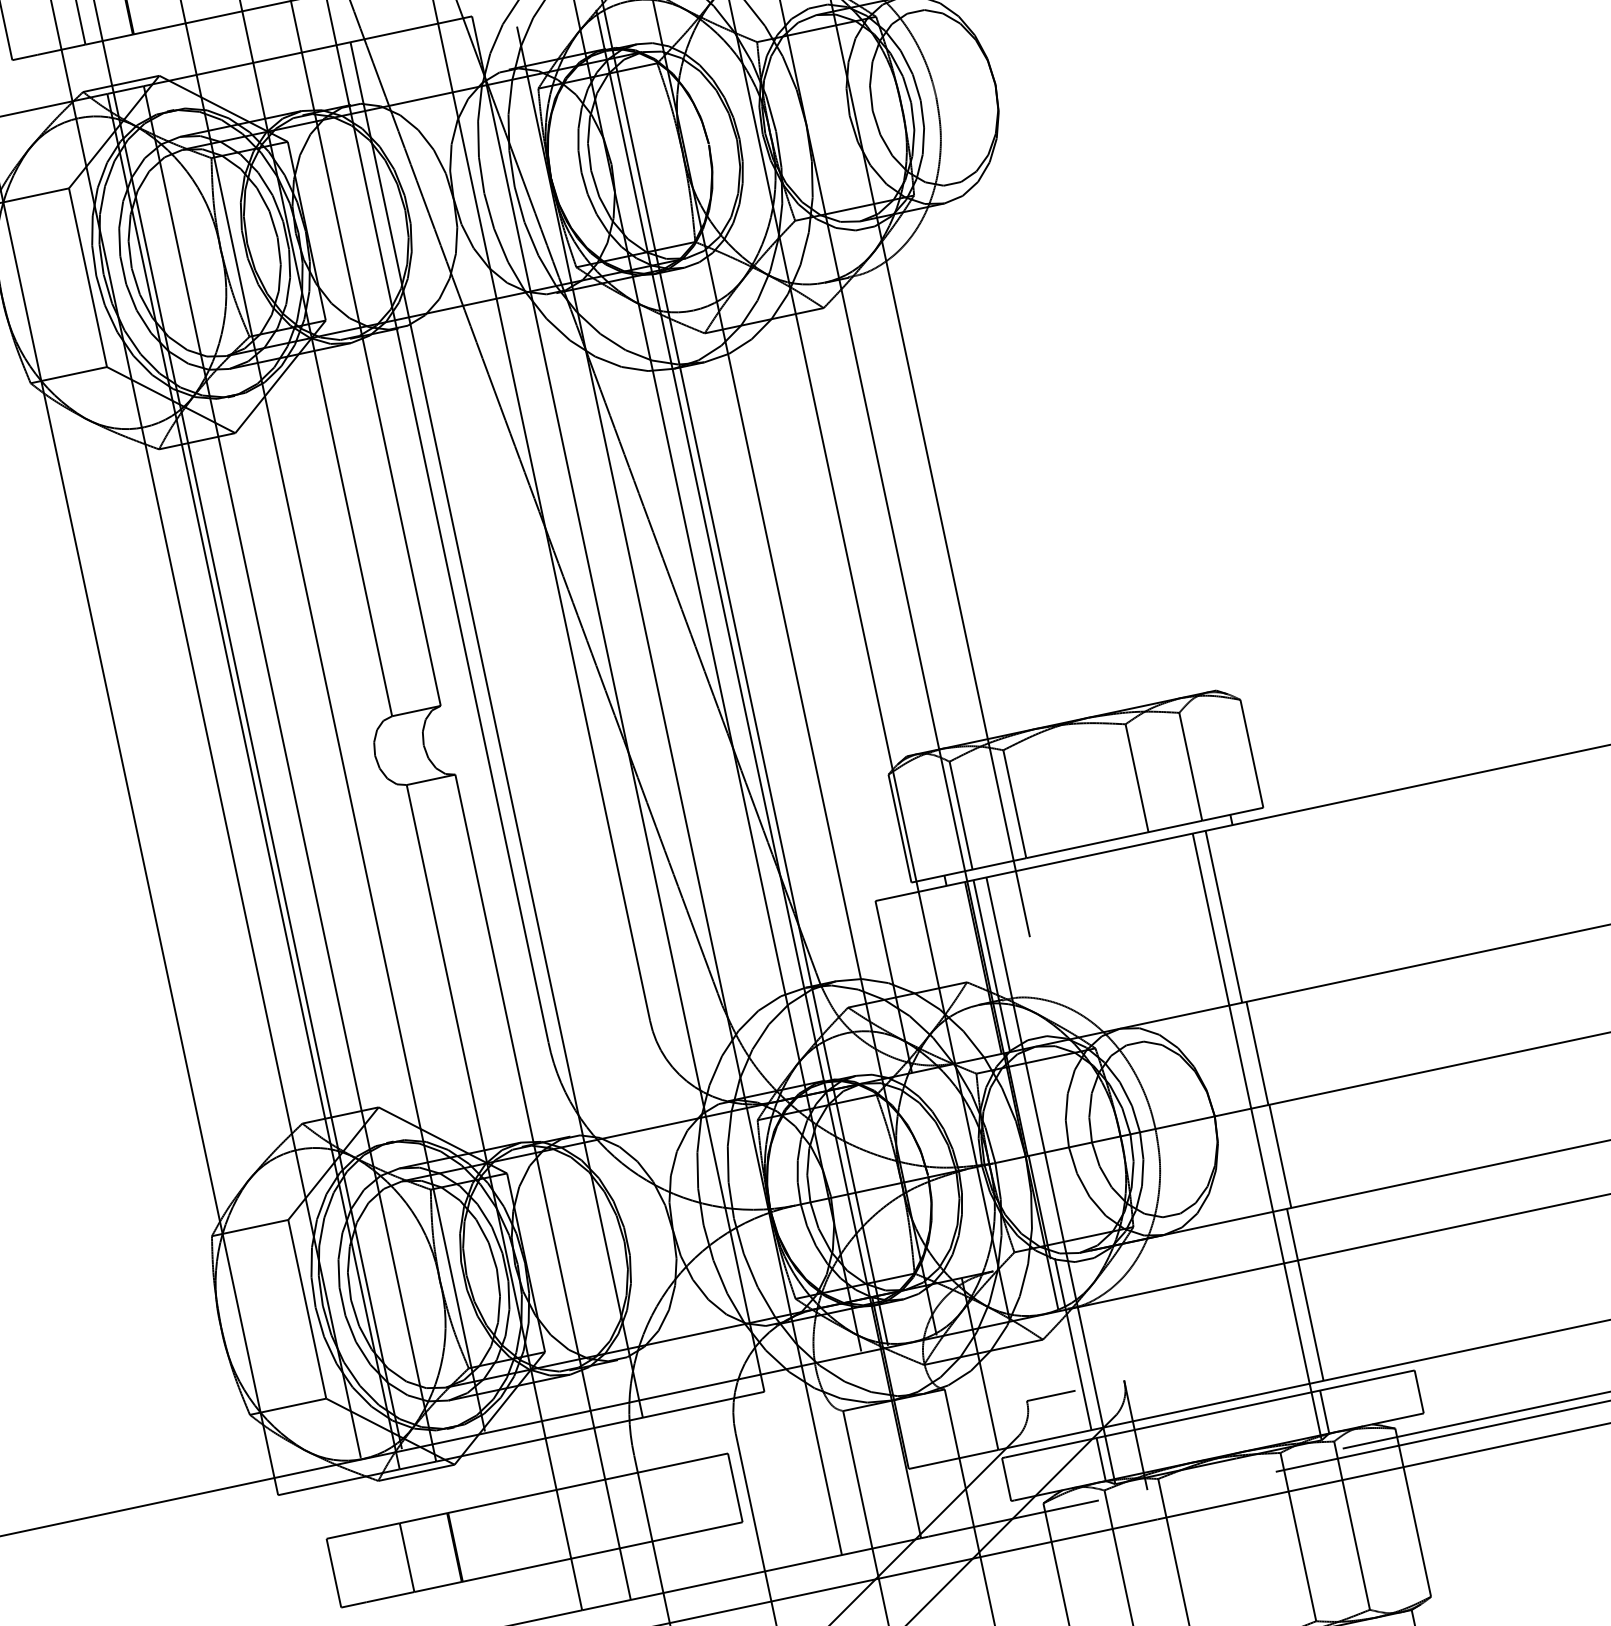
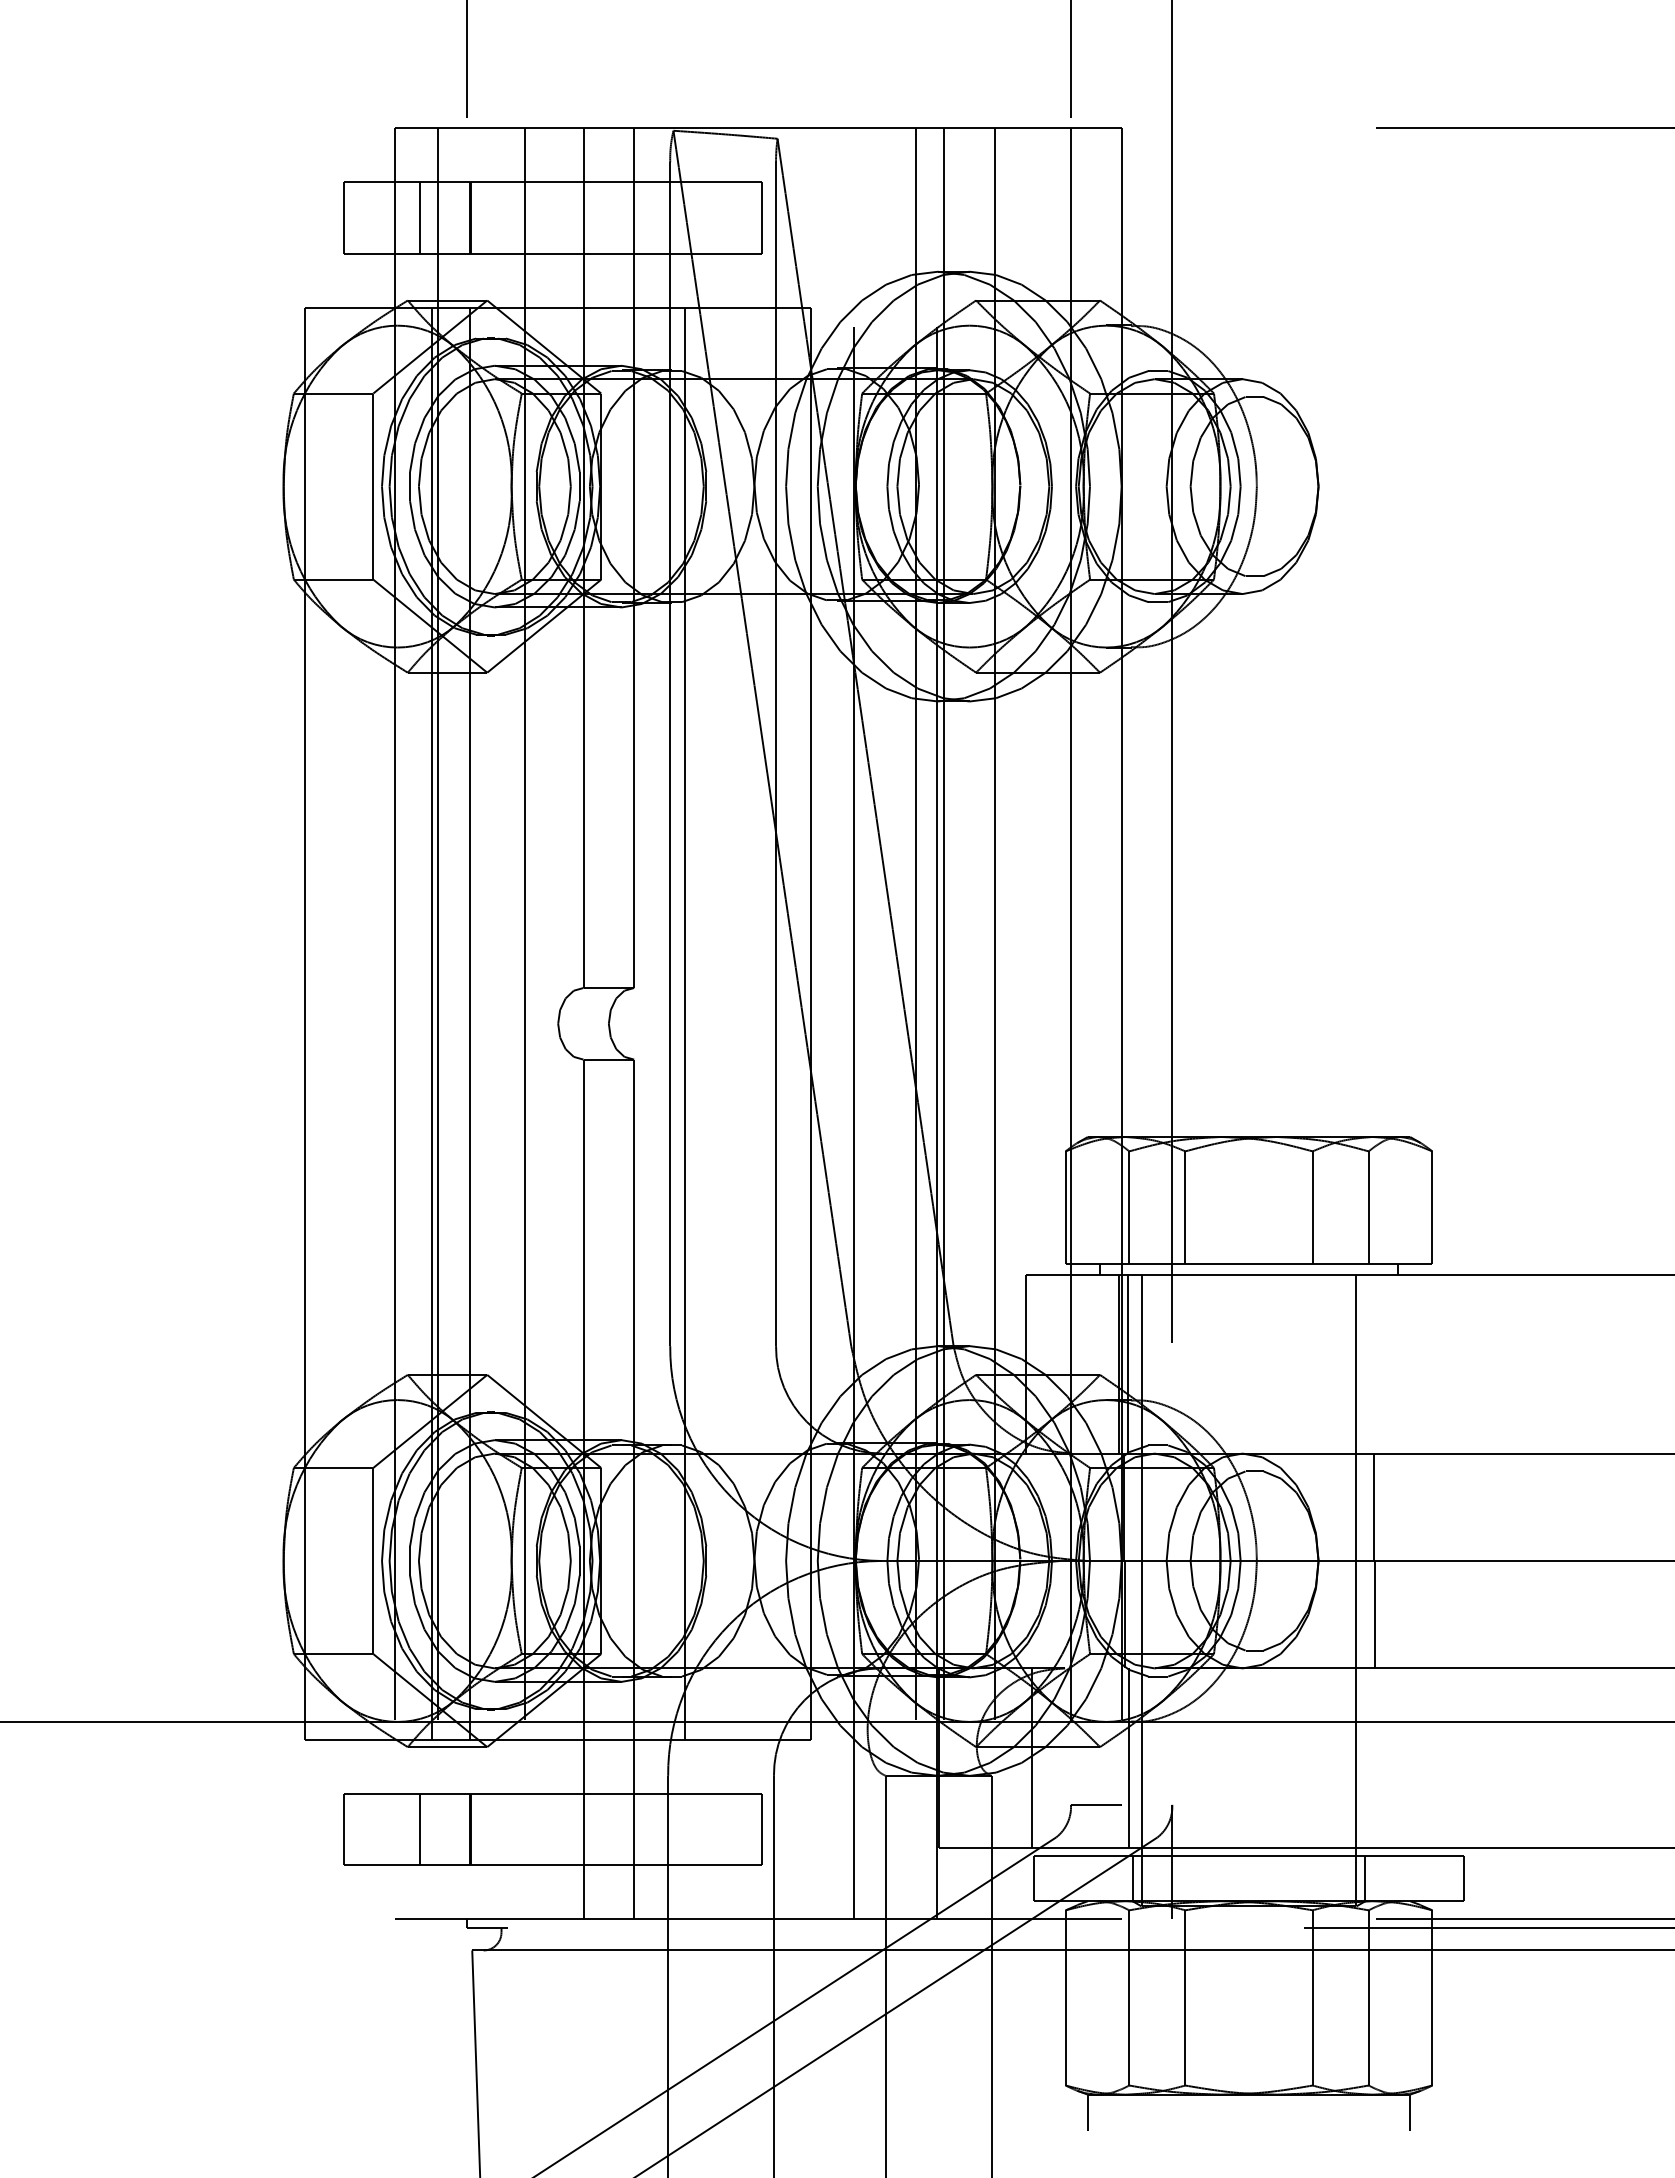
line: (1223, 916) -> (1369, 1363), removed
line: (1304, 1294) -> (1370, 1757), removed

